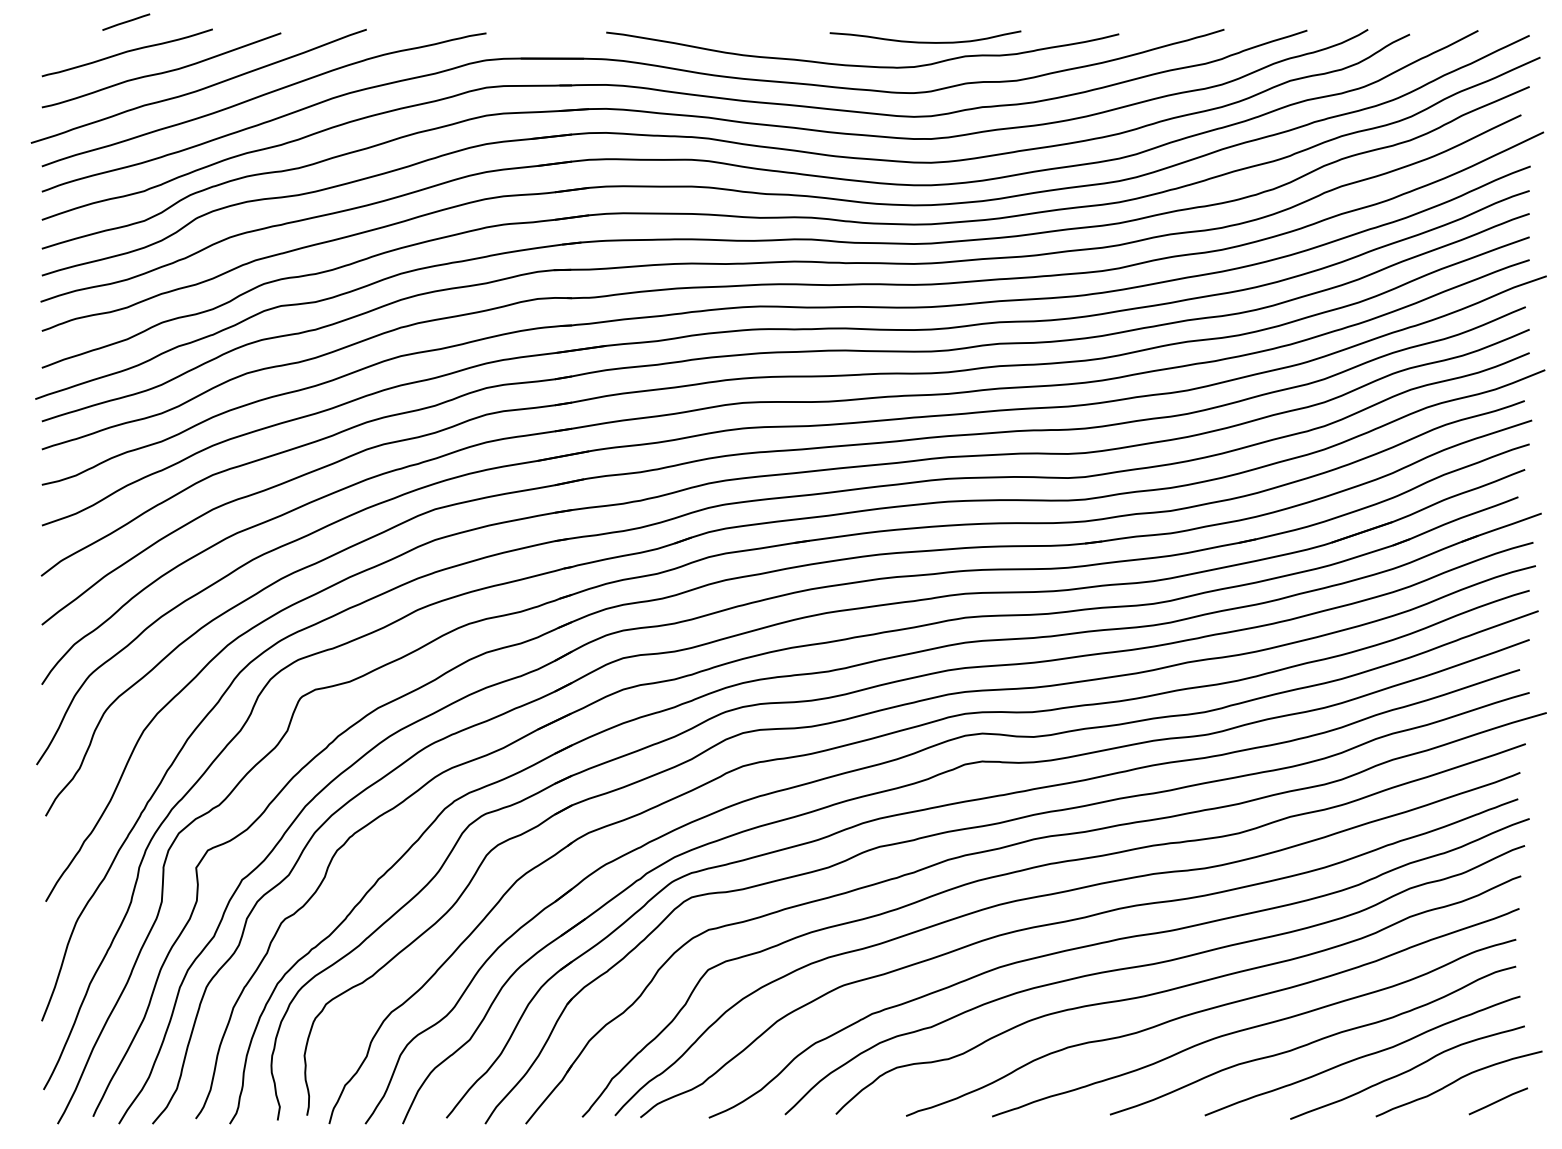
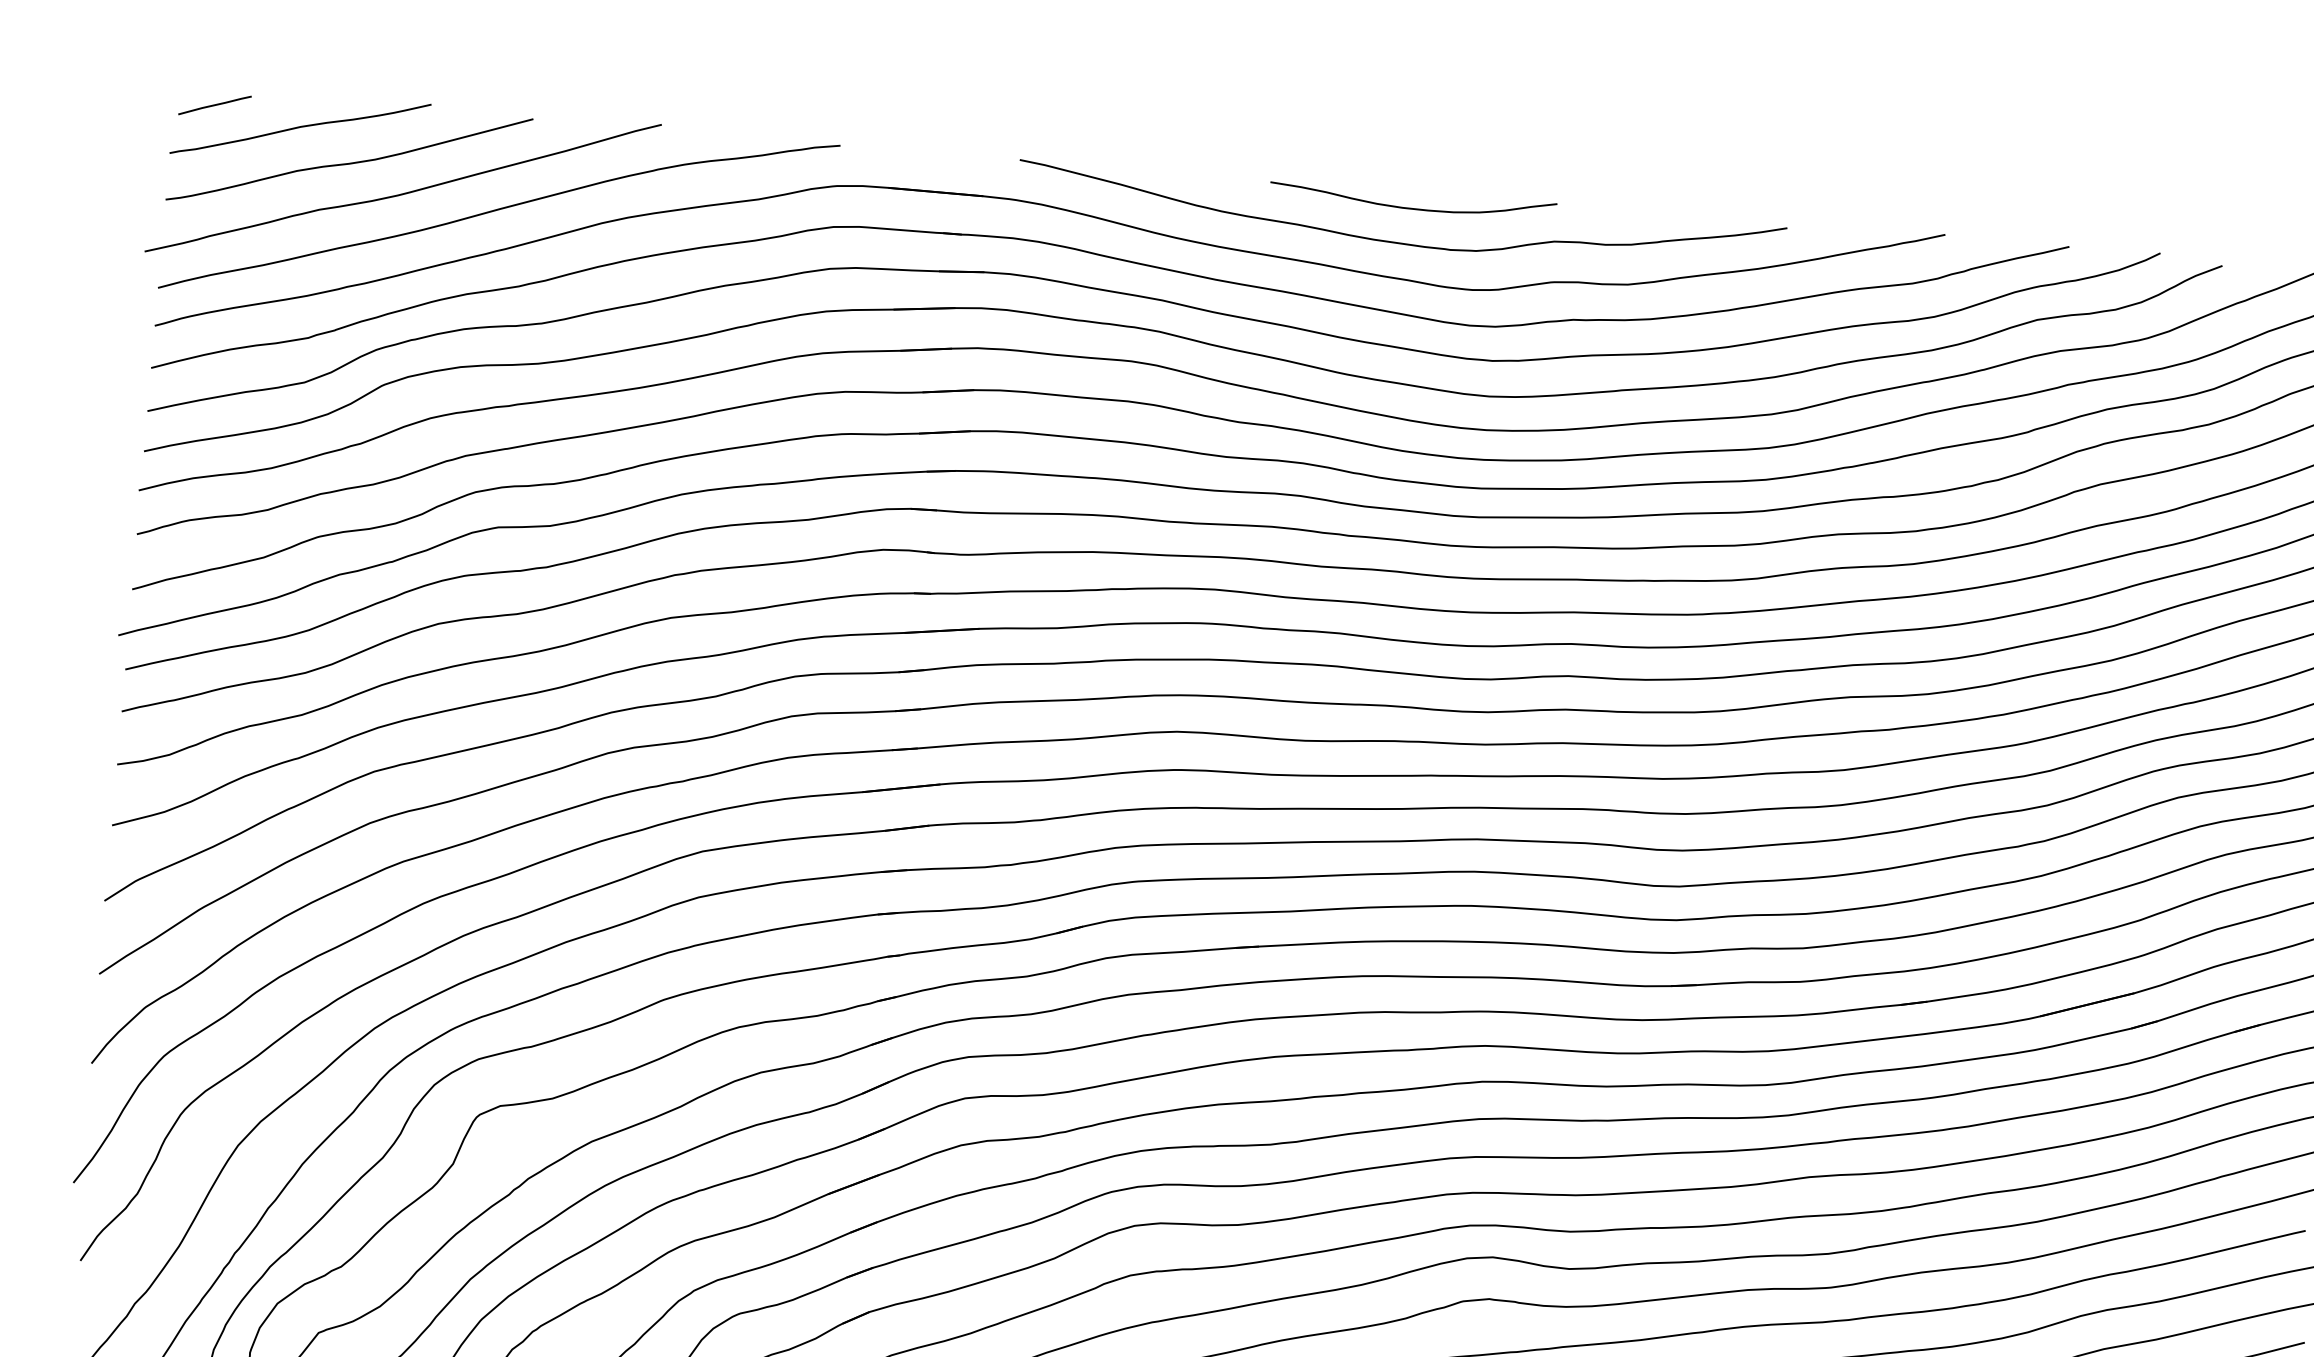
line: (126, 21) -> (215, 104), moved
curve: (925, 41) -> (1412, 207), moved

